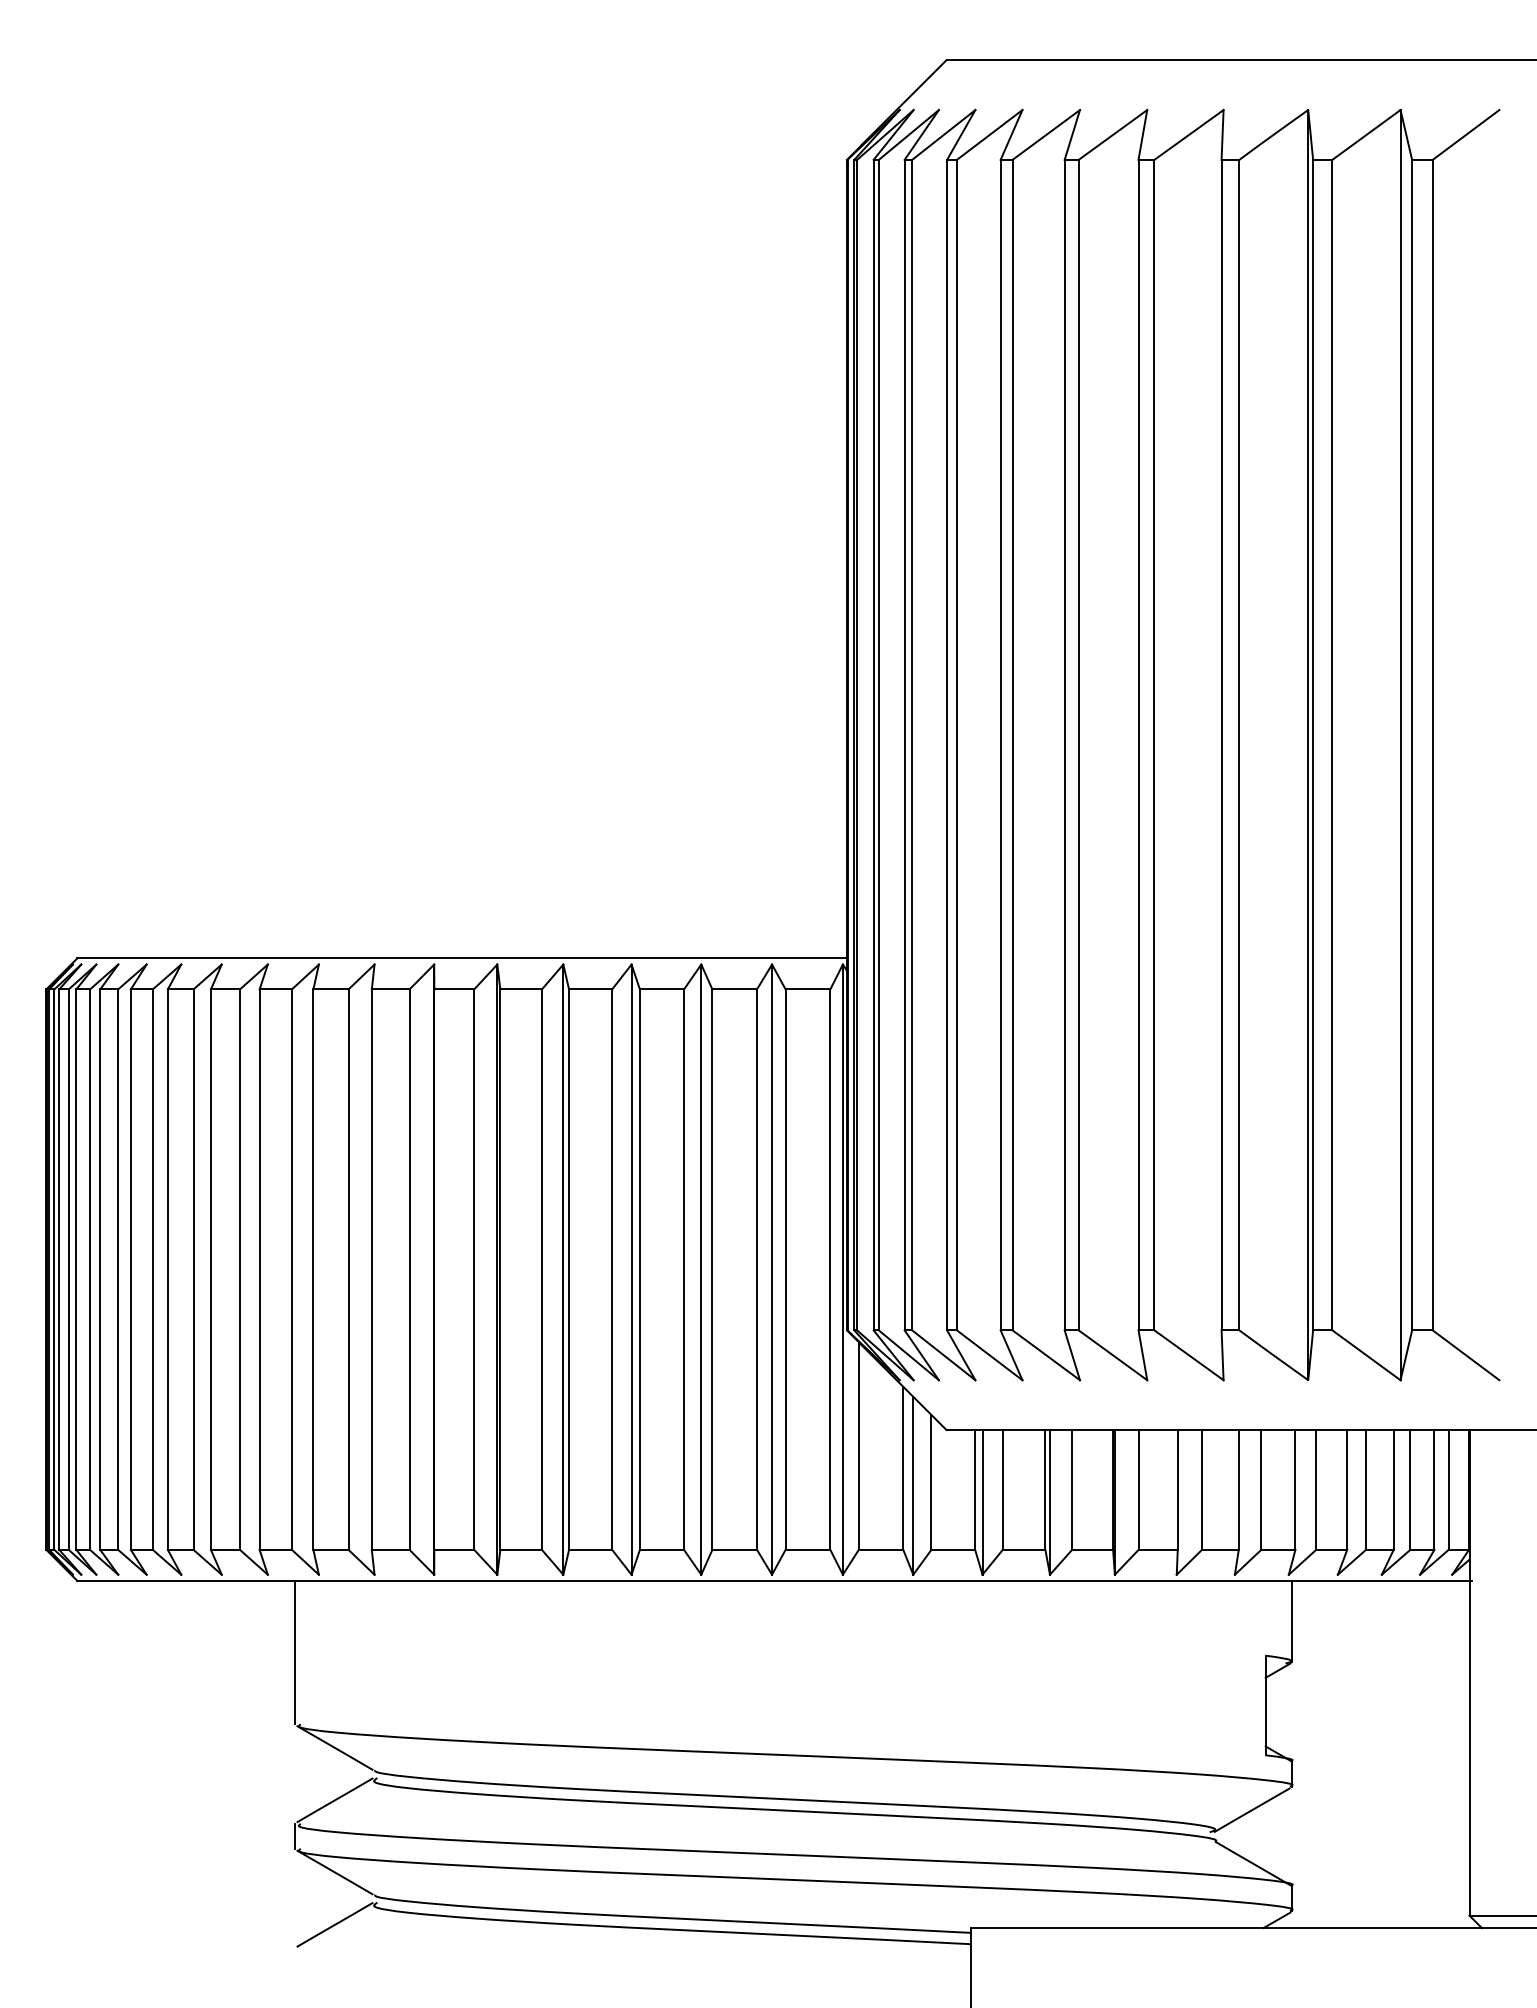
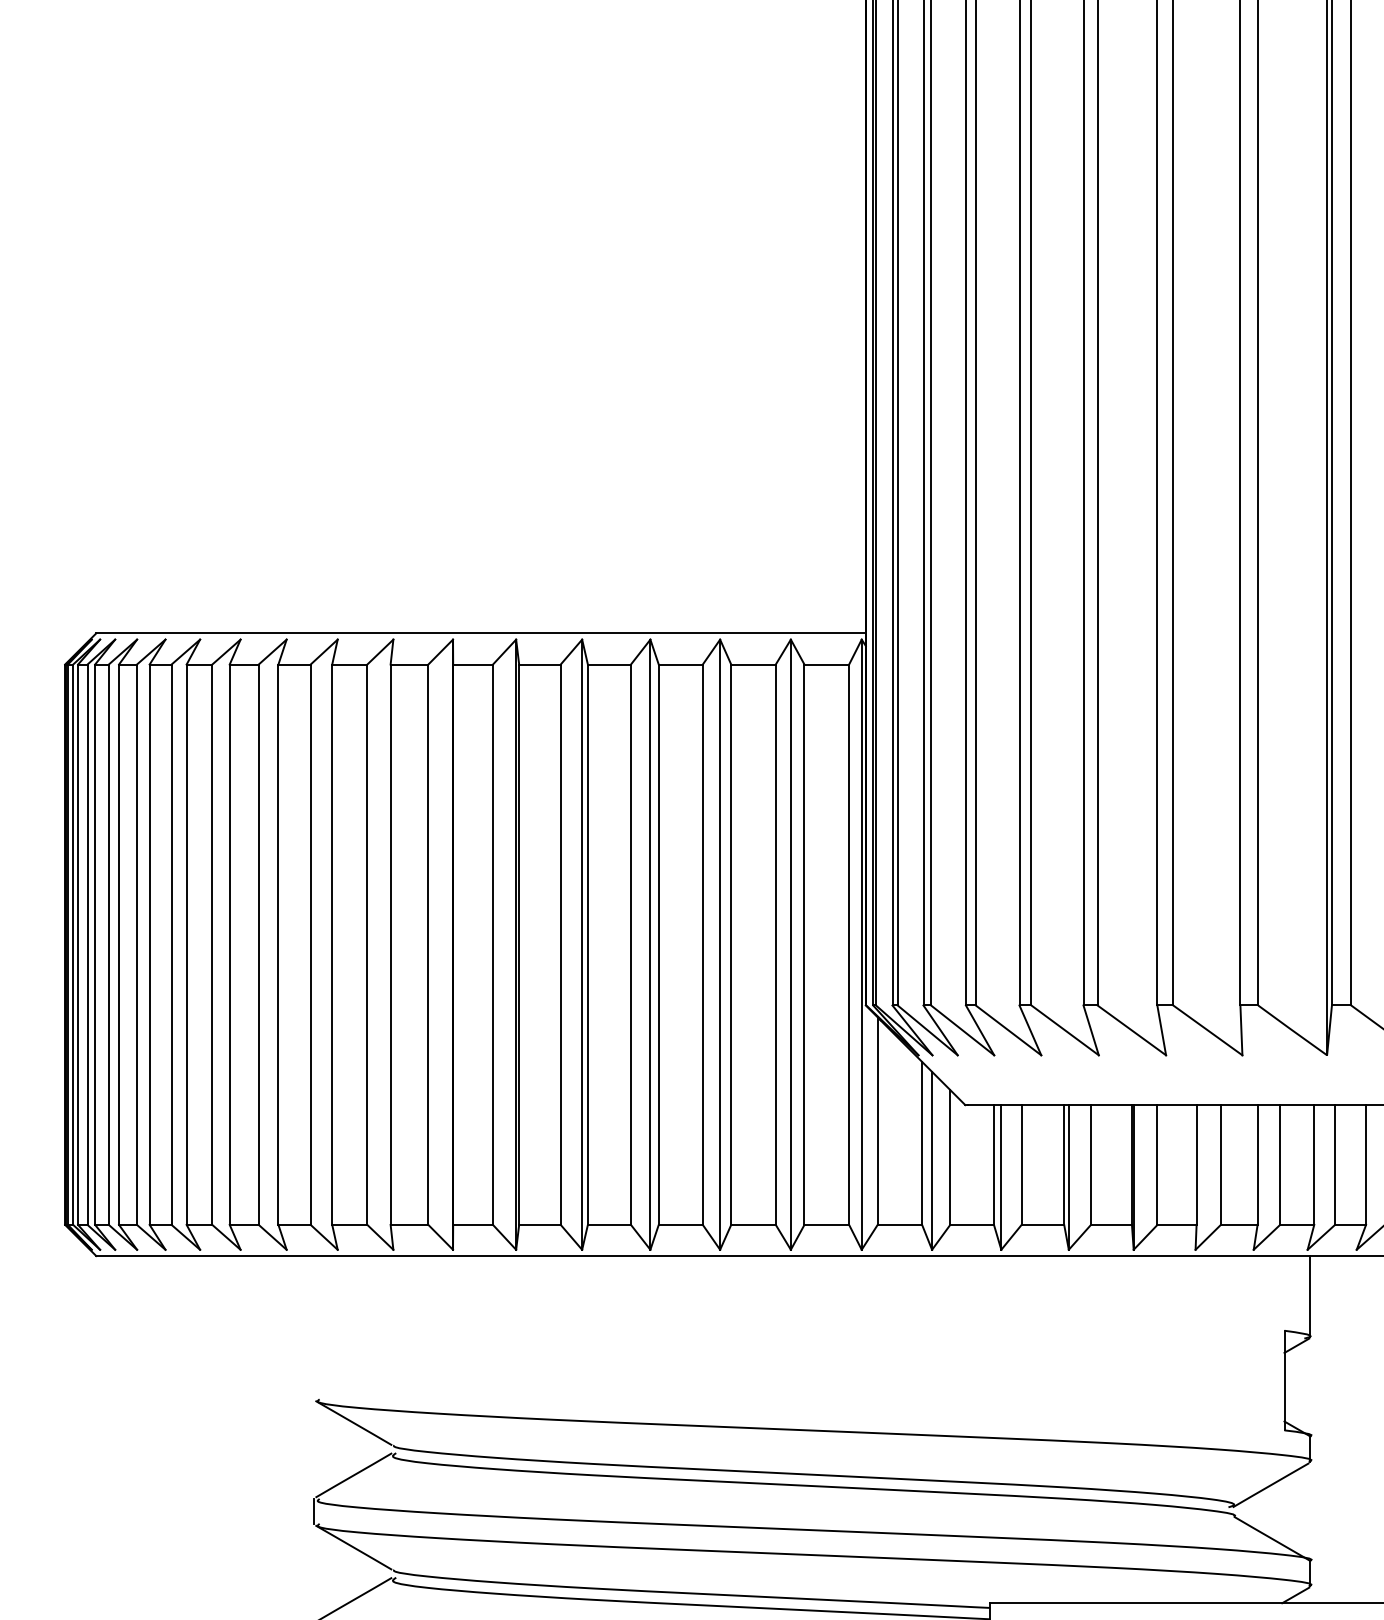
line: (295, 1652) -> (314, 1327), removed

